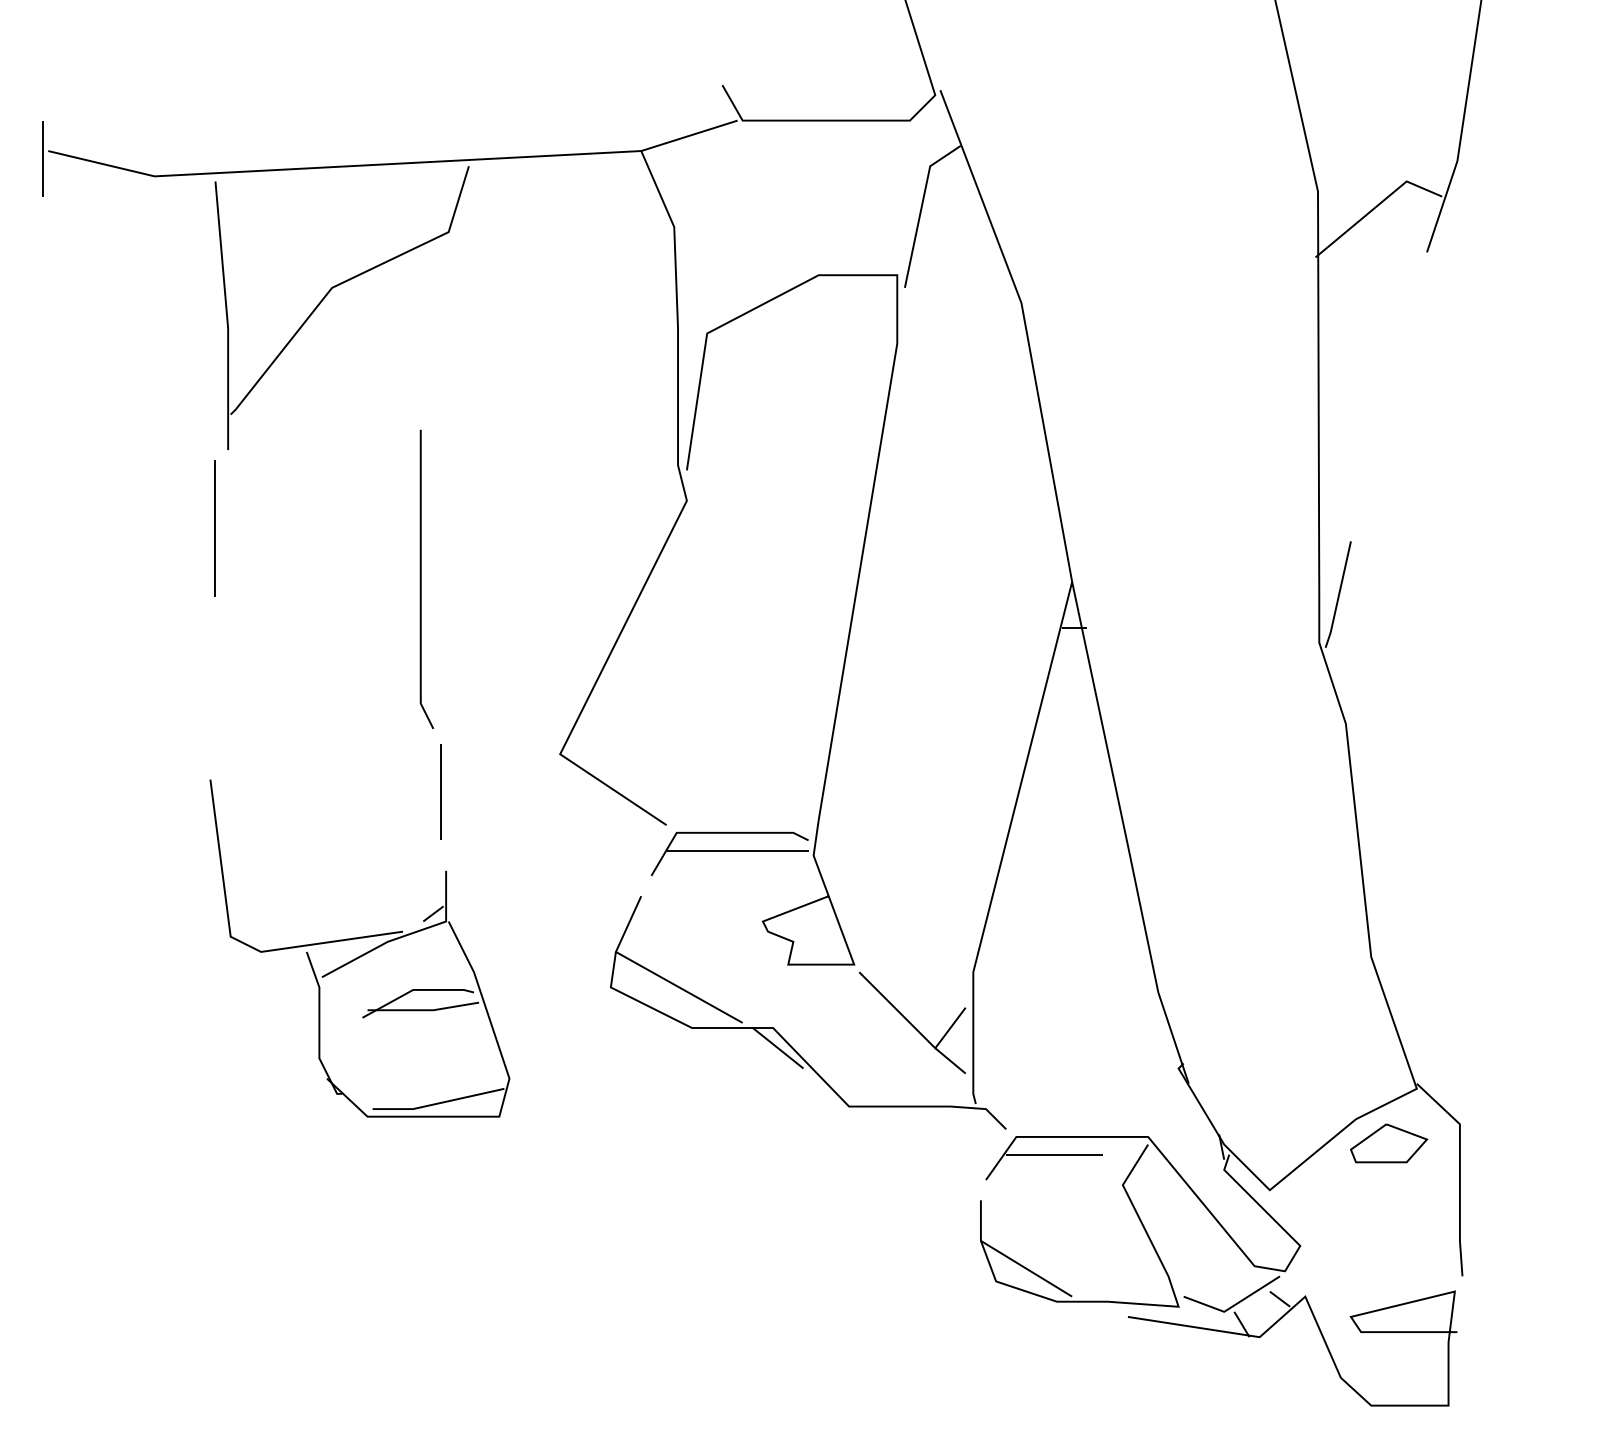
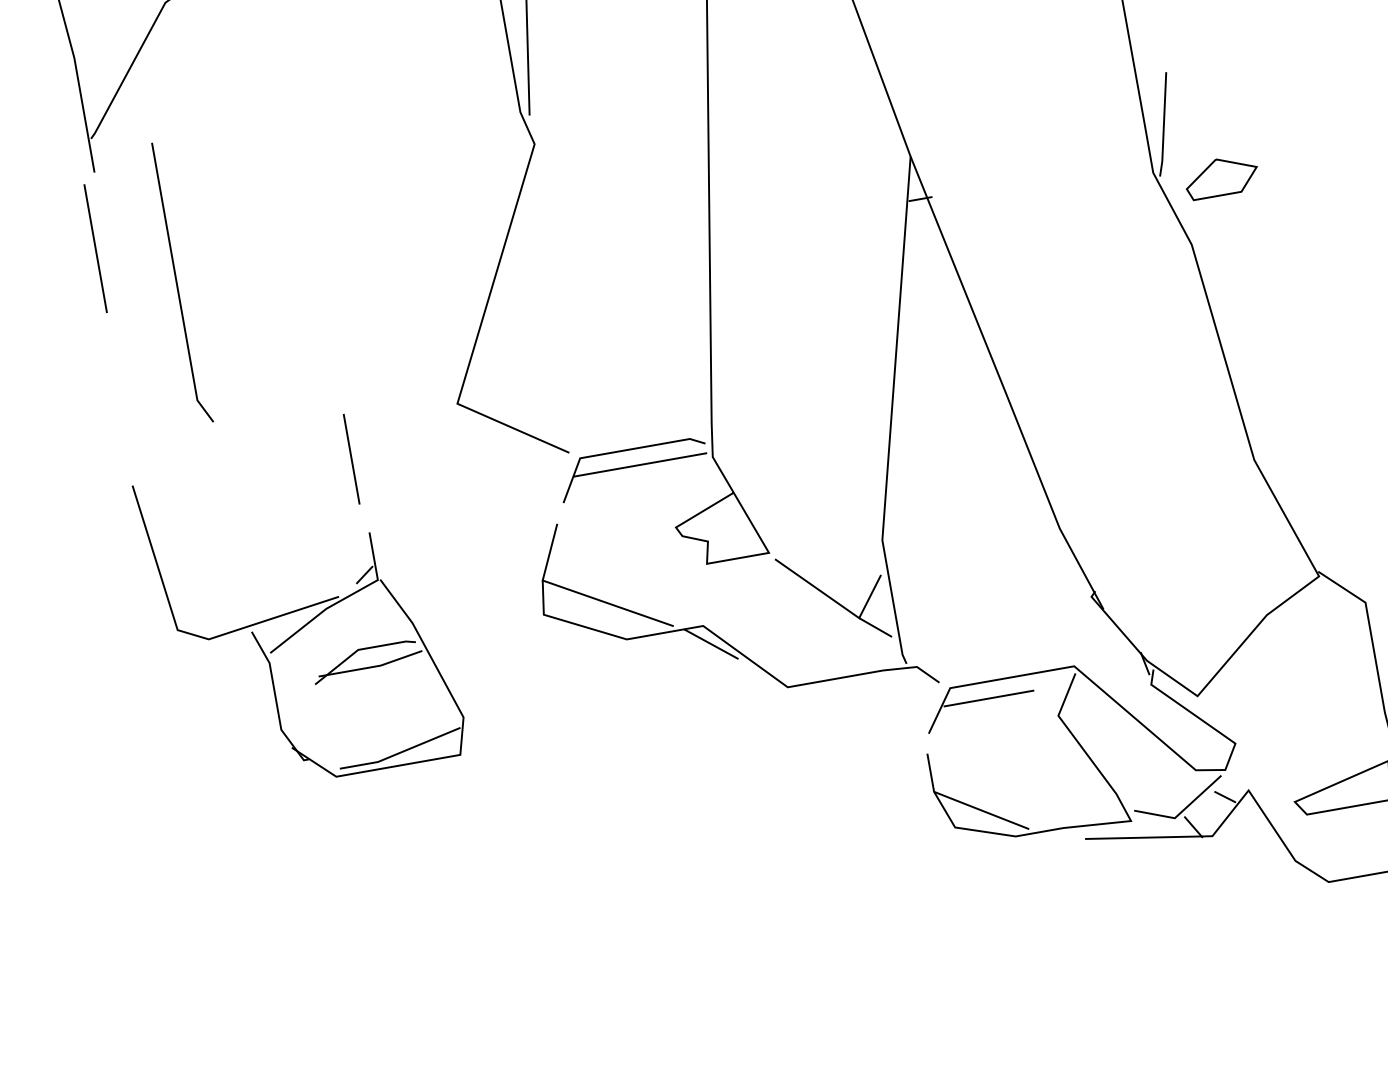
line: (421, 579) -> (177, 283), moved
part: (1389, 1143) -> (1222, 176), moved

